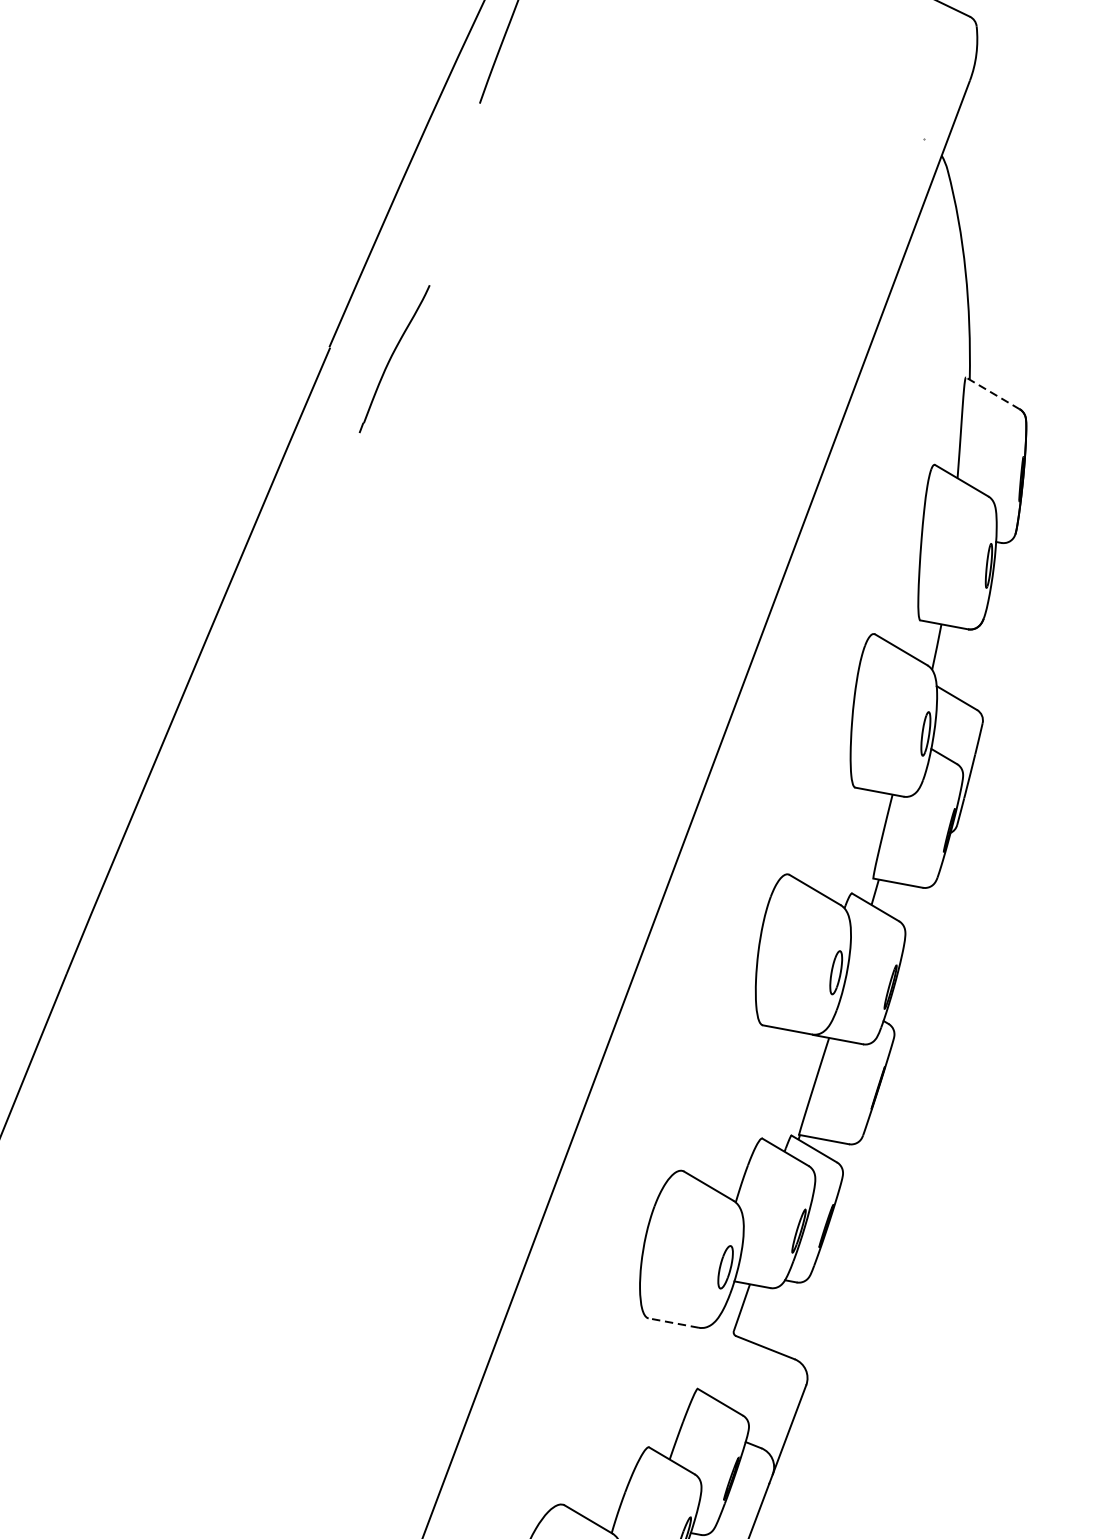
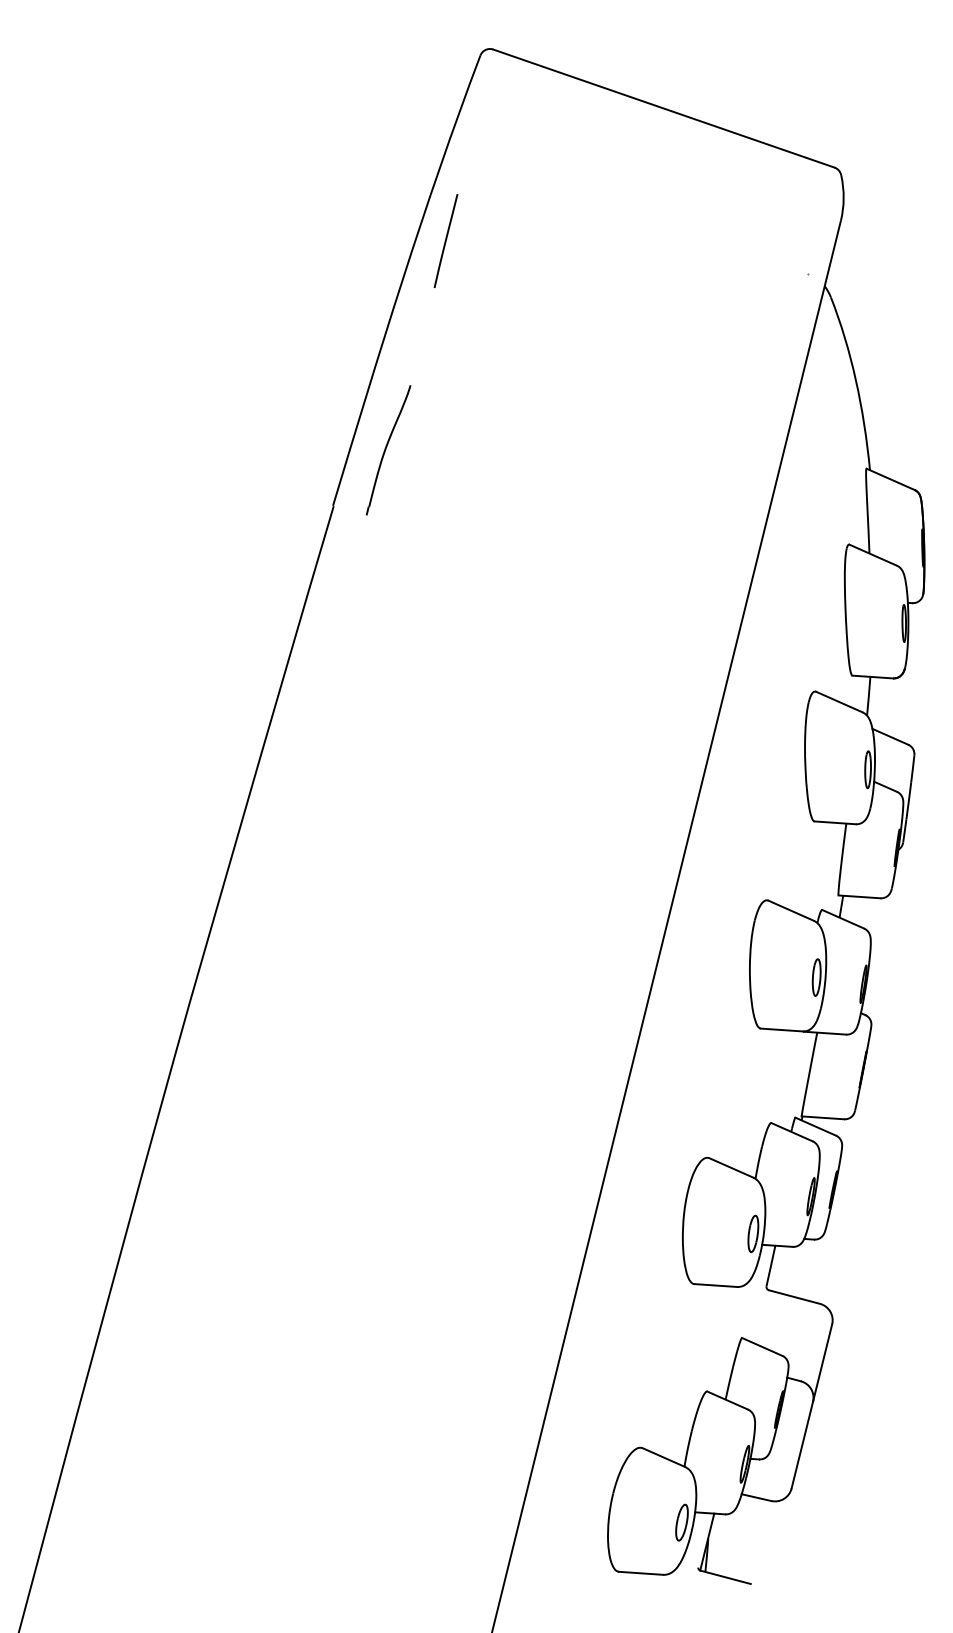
part: (394, 359) -> (388, 450), moved
line: (992, 393) -> (890, 479), dashed -> solid
line: (673, 1323) -> (715, 1285), dashed -> solid

